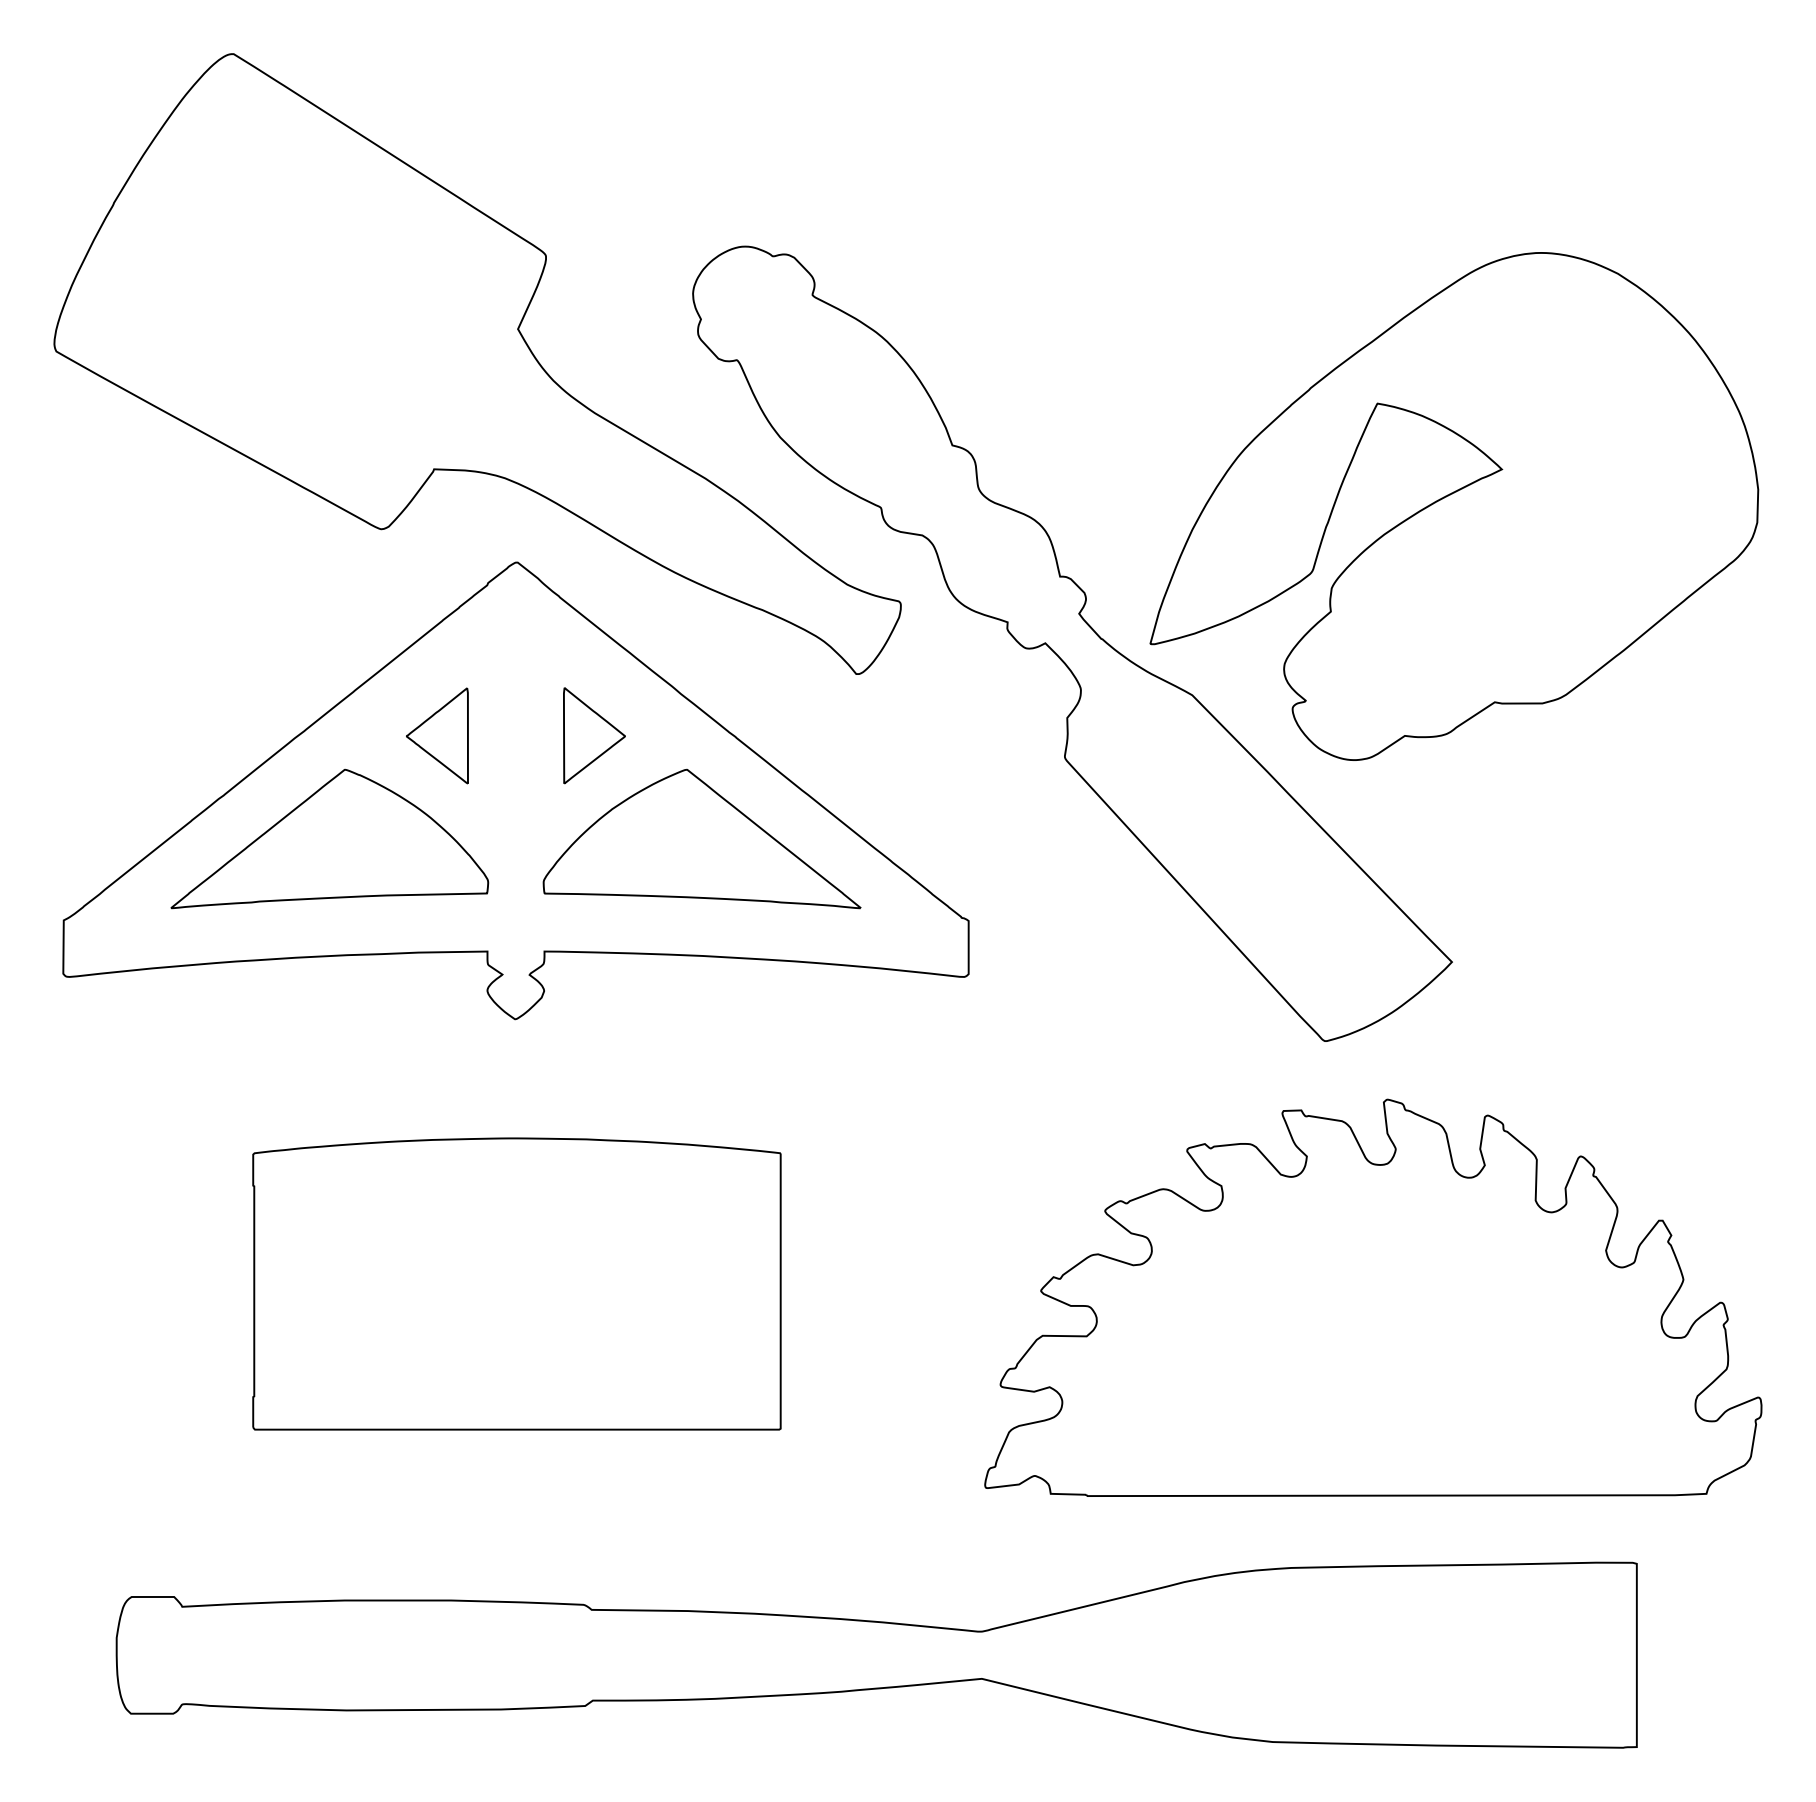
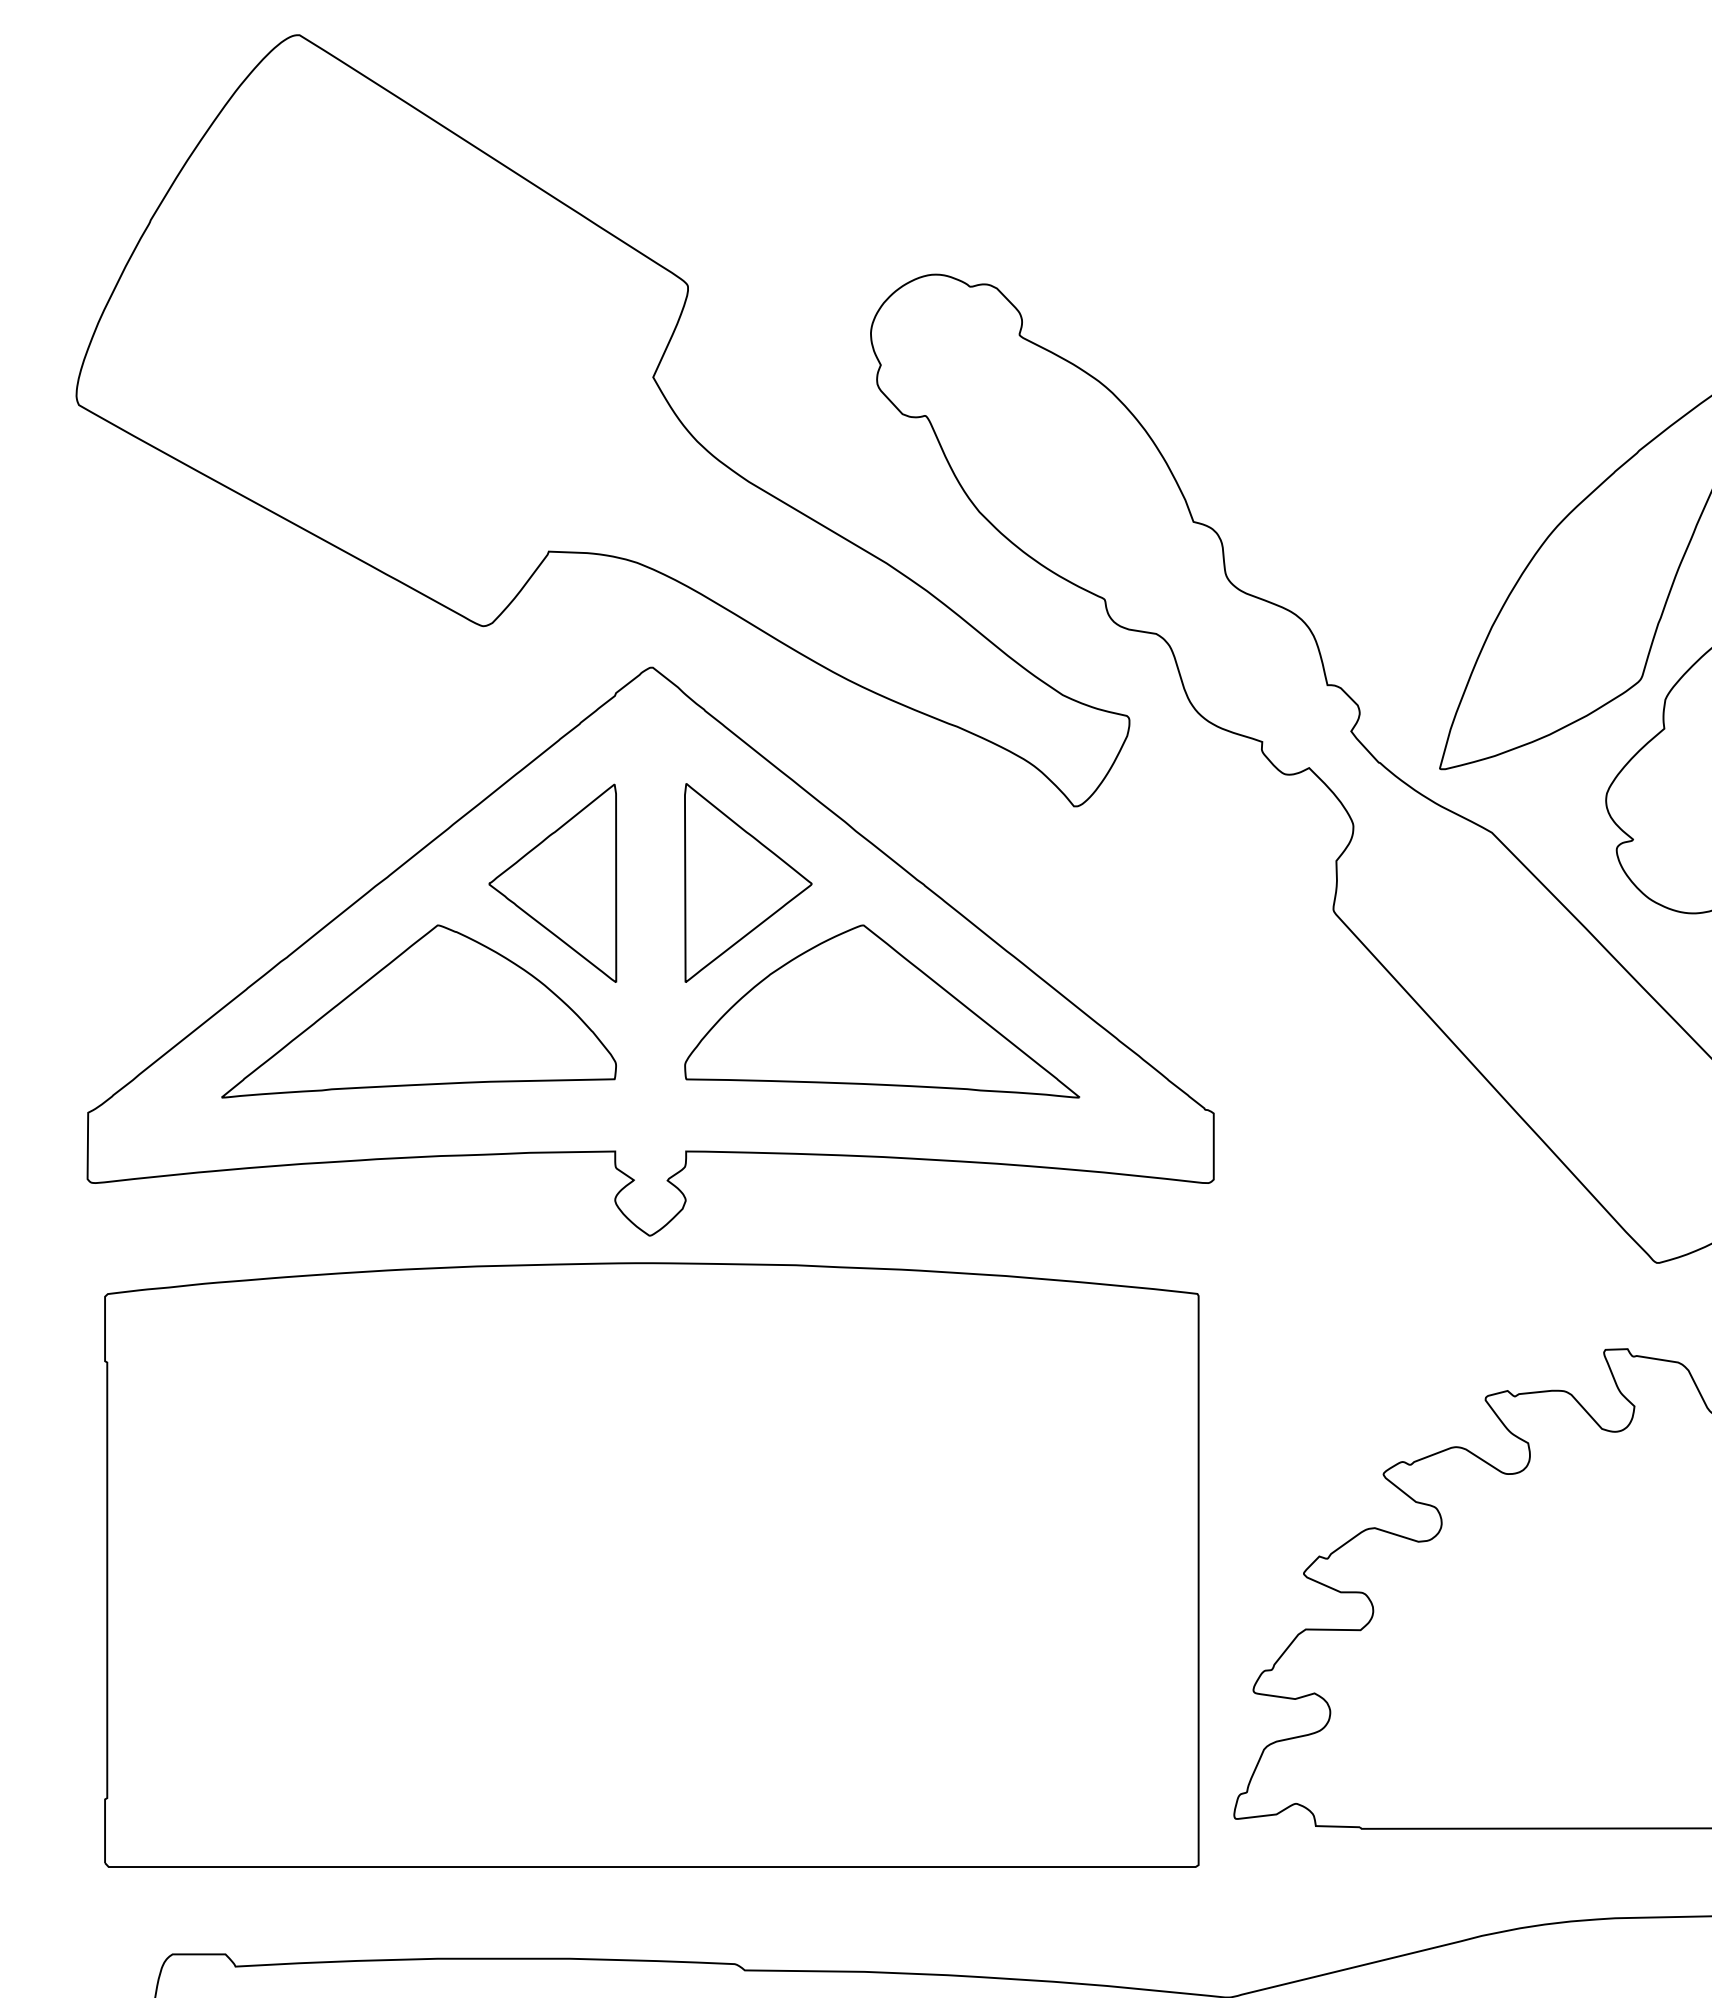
part: (437, 735) -> (553, 882), size x1.67
part: (594, 735) -> (748, 882), size x1.67
part: (516, 1283) -> (651, 1564), size x1.67

